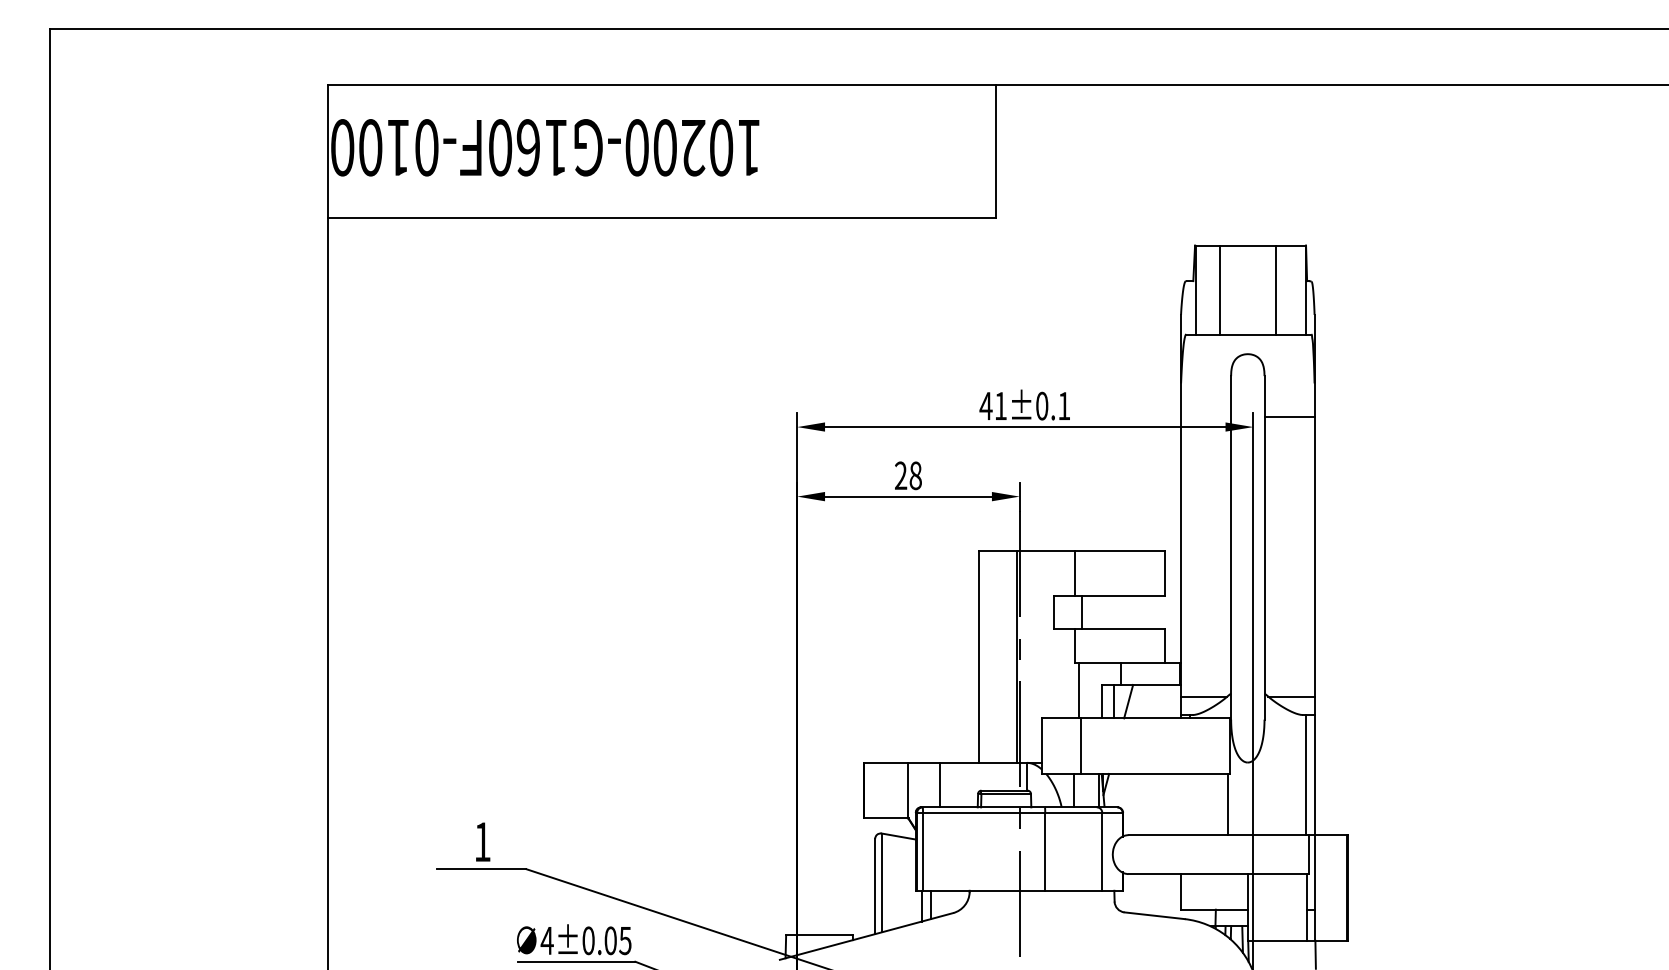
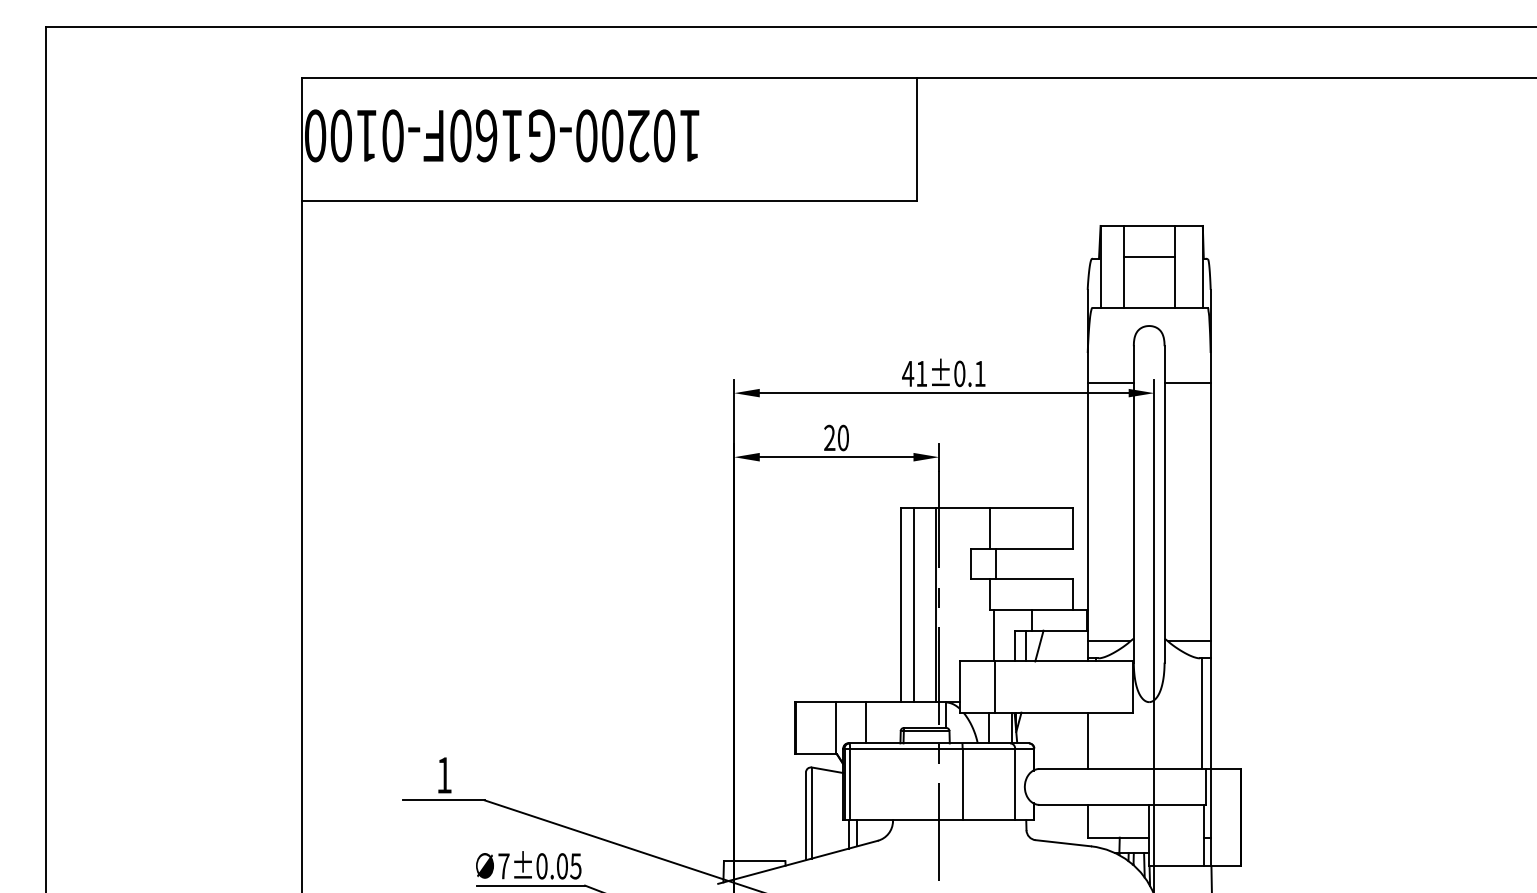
line: (1247, 278) -> (1148, 256), added
line: (1205, 416) -> (1110, 383), added
text: (914, 475) -> (842, 437), 28 -> 20
line: (993, 656) -> (914, 604), added
line: (1227, 804) -> (1087, 740), moved
text: (546, 940) -> (503, 866), 4±0.05 -> 7±0.05

